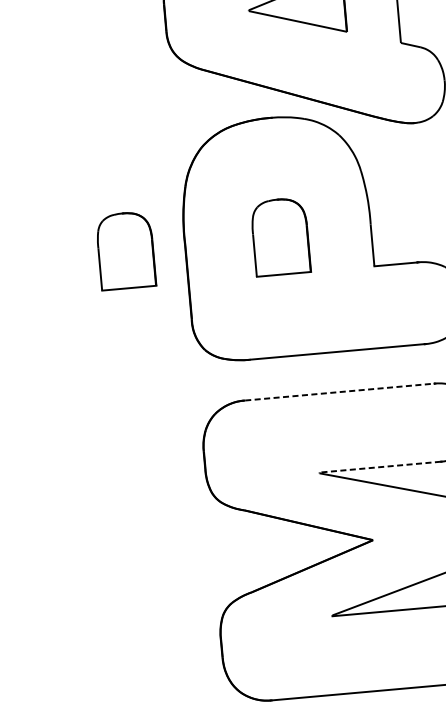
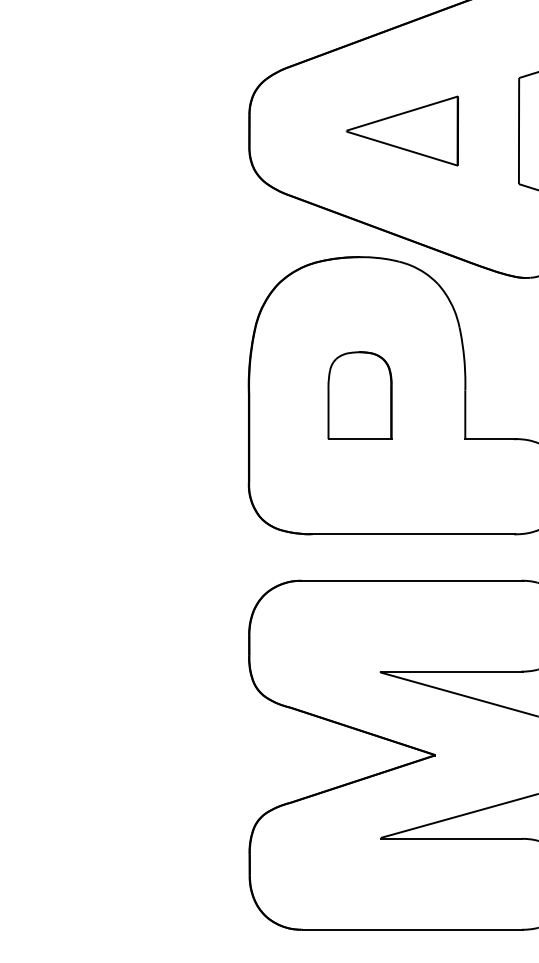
part: (125, 250) -> (179, 395), removed
line: (339, 391) -> (412, 580), dashed -> solid
line: (380, 467) -> (451, 671), dashed -> solid

